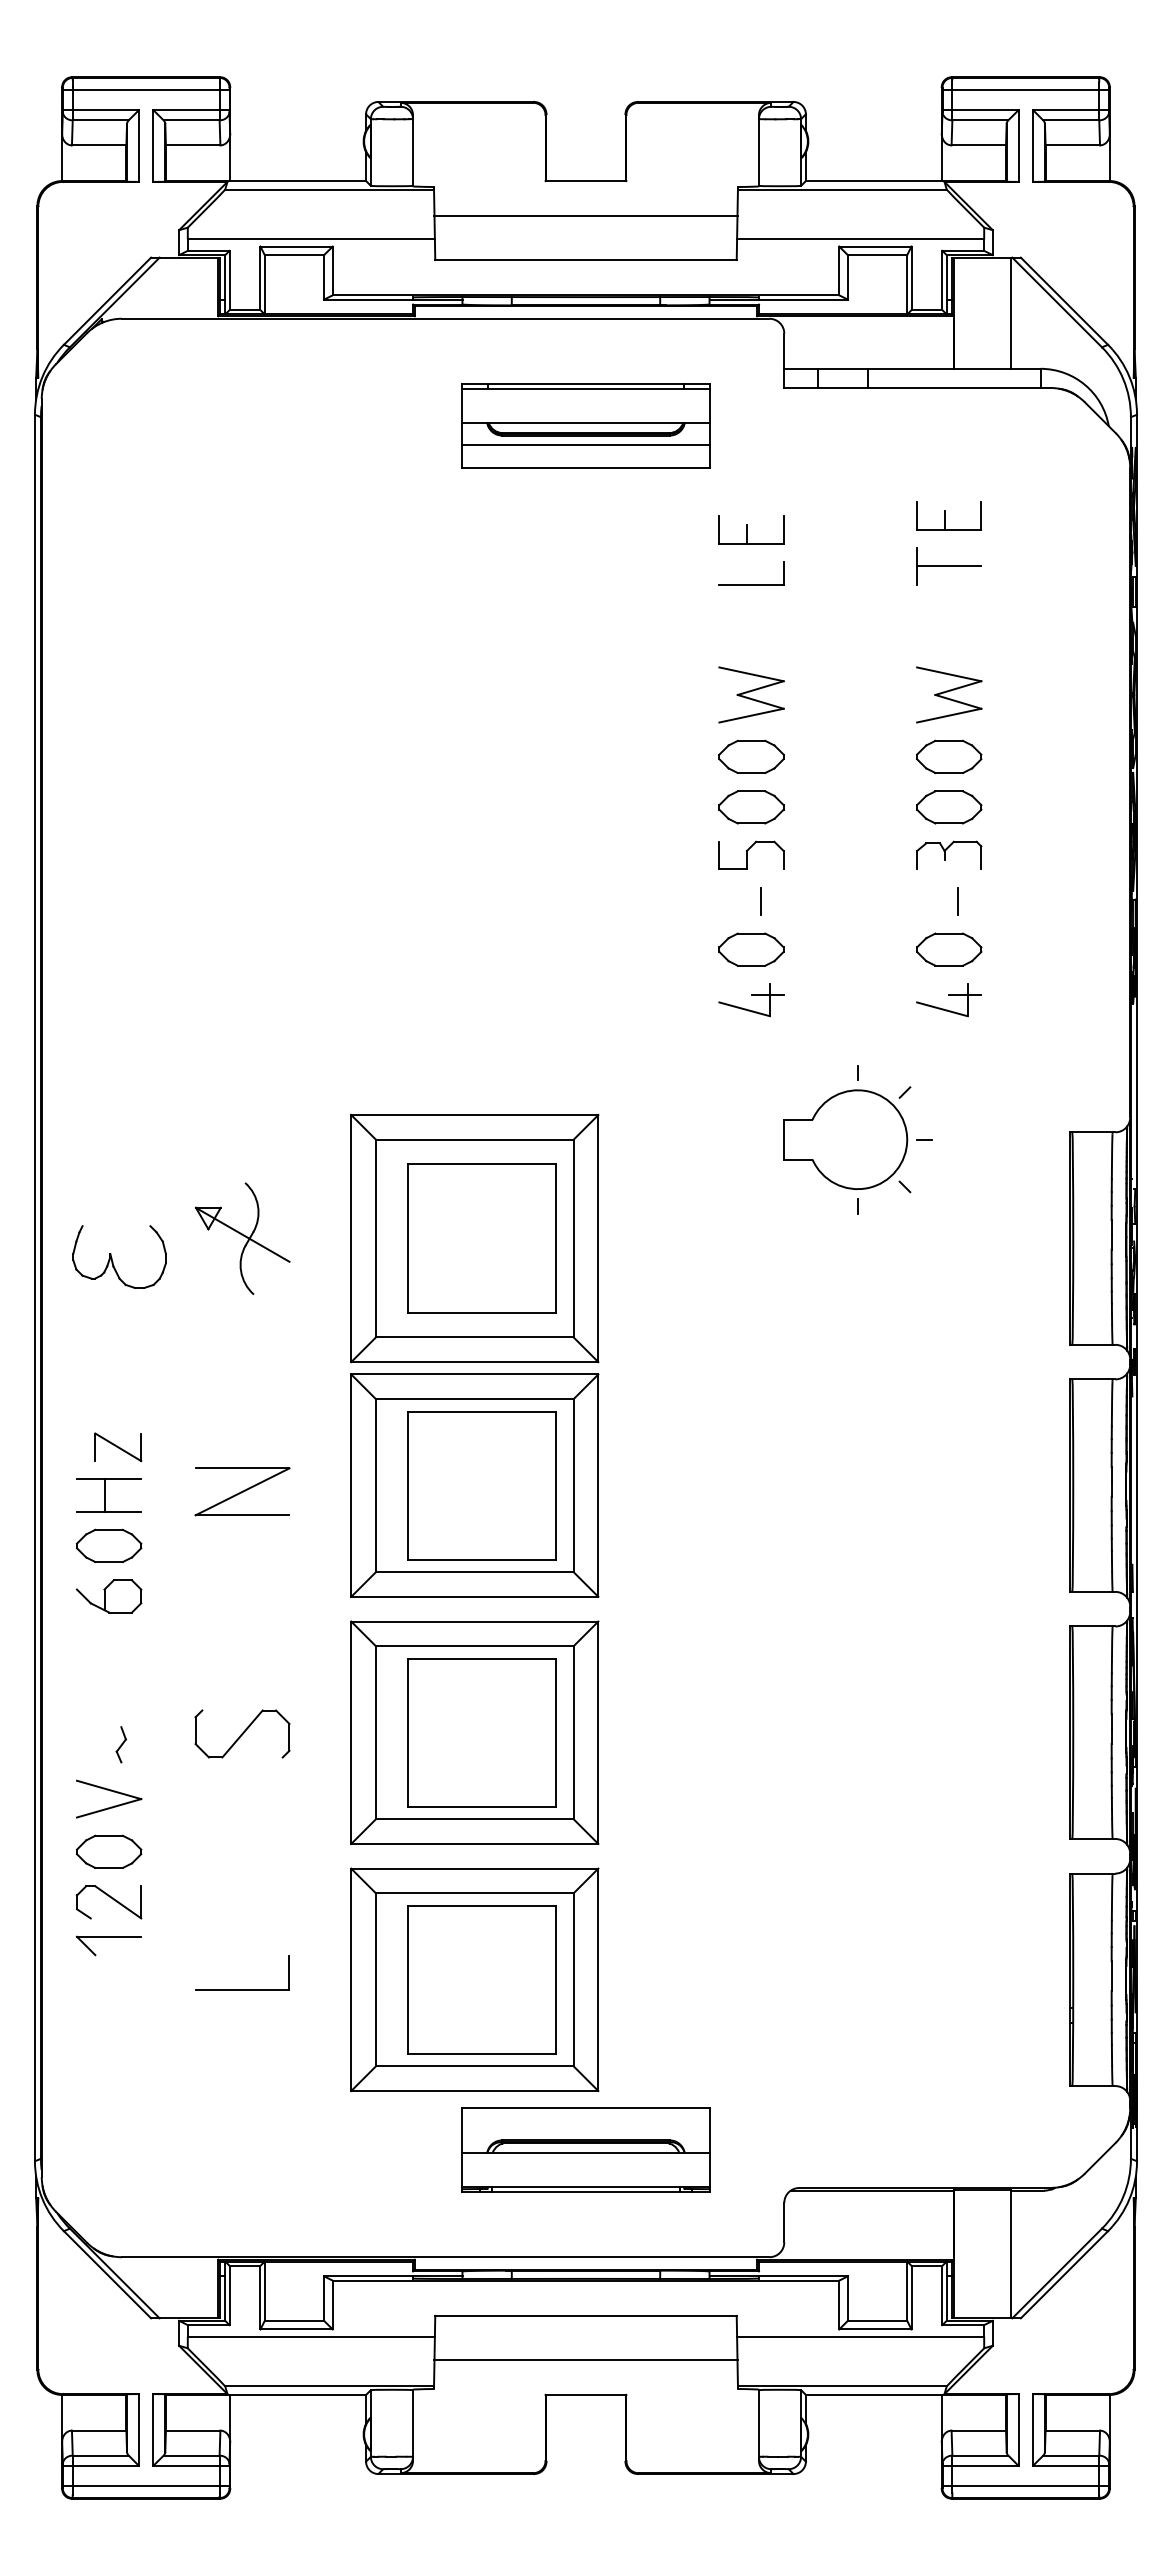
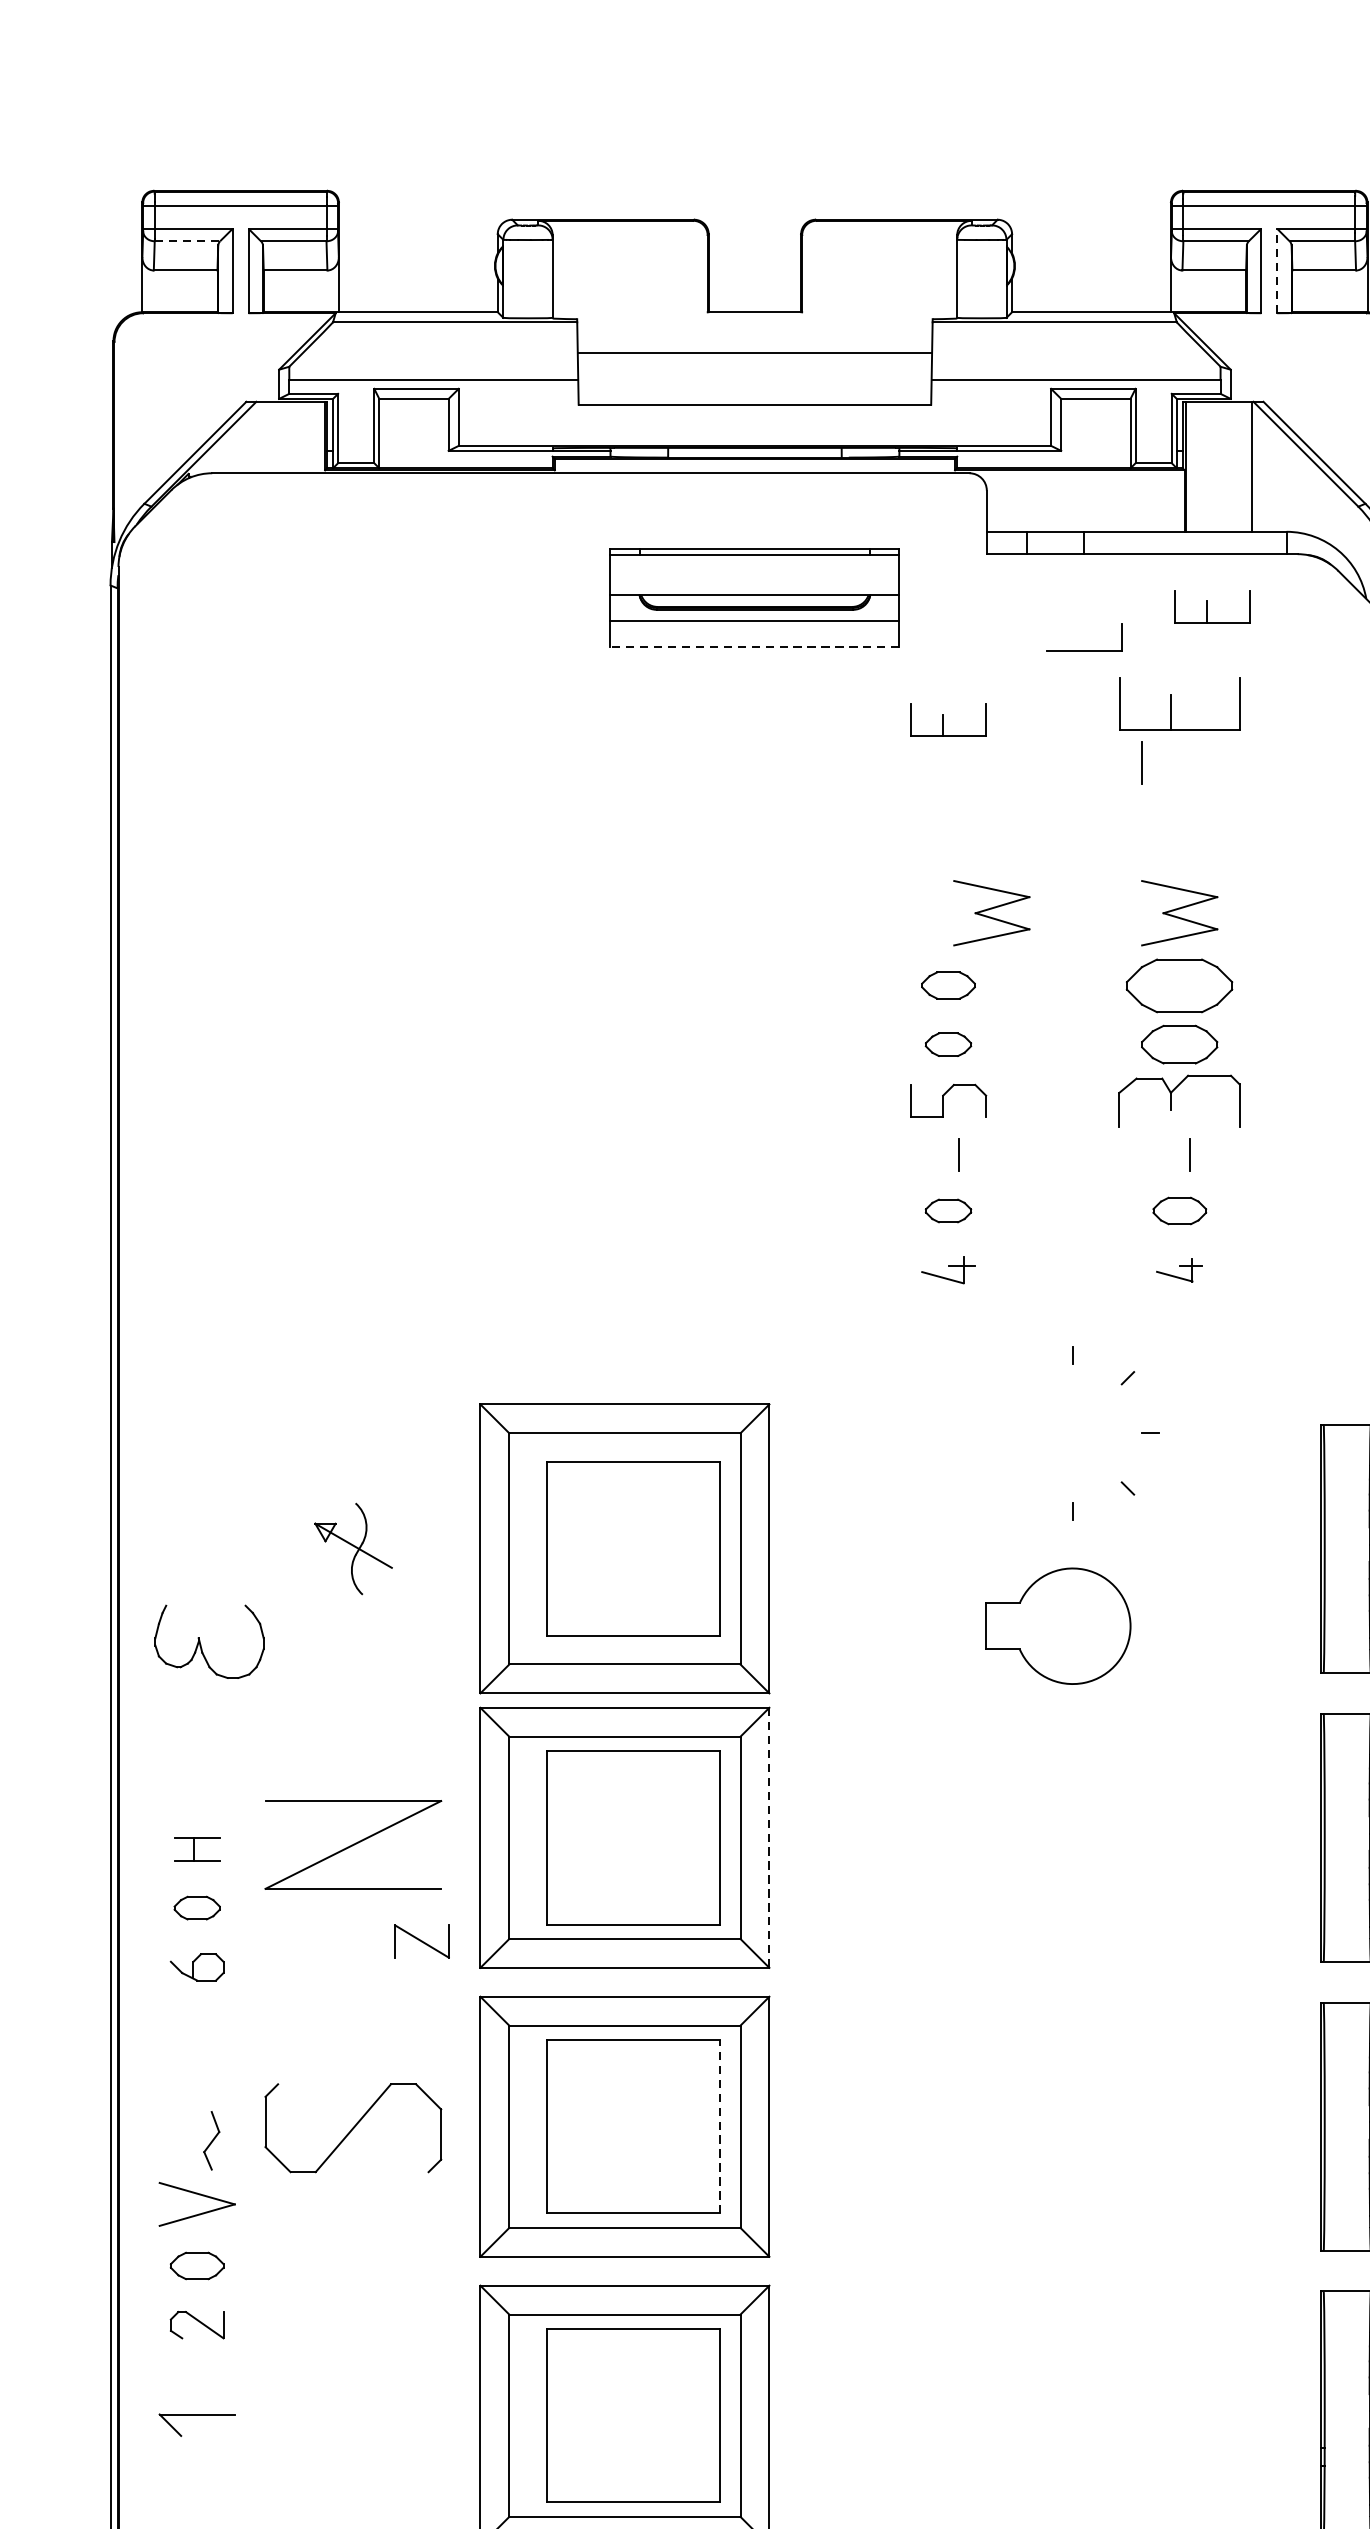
line: (100, 120) -> (187, 241), solid -> dashed
line: (1032, 145) -> (1277, 270), solid -> dashed
part: (977, 432) -> (1212, 606), added
line: (586, 467) -> (755, 647), solid -> dashed
part: (948, 515) -> (1178, 703), size x1.6
line: (949, 566) -> (1180, 762), removed
part: (751, 584) -> (1084, 650), moved
part: (751, 694) -> (991, 912), moved
part: (751, 756) -> (948, 985), size x0.7
part: (949, 756) -> (1180, 985), size x1.4
part: (751, 807) -> (948, 1044), size x0.6
part: (949, 854) -> (1180, 1099), size x1.6
part: (751, 949) -> (948, 1210), size x0.6
part: (949, 949) -> (1180, 1210), size x0.7
part: (751, 1000) -> (948, 1270), size x0.7
part: (948, 1000) -> (1178, 1270), size x0.6
part: (845, 1139) -> (1058, 1625), moved
part: (242, 1238) -> (353, 1548), size x0.7
part: (112, 1257) -> (201, 1642), moved
part: (118, 1447) -> (422, 1941), moved
line: (598, 1486) -> (769, 1838), solid -> dashed
part: (242, 1491) -> (353, 1844), size x1.6
part: (108, 1495) -> (196, 1849), size x0.6
part: (108, 1545) -> (196, 1907), size x0.6
part: (108, 1596) -> (196, 1967), size x0.7
line: (556, 1732) -> (720, 2126), solid -> dashed
part: (242, 1733) -> (353, 2127), size x1.6
part: (120, 1744) -> (210, 2140), size x1.4
part: (108, 1851) -> (196, 2265), size x0.7
part: (108, 1902) -> (196, 2325), size x0.7
part: (108, 1937) -> (196, 2415), moved
part: (242, 1989) -> (353, 2427), removed

